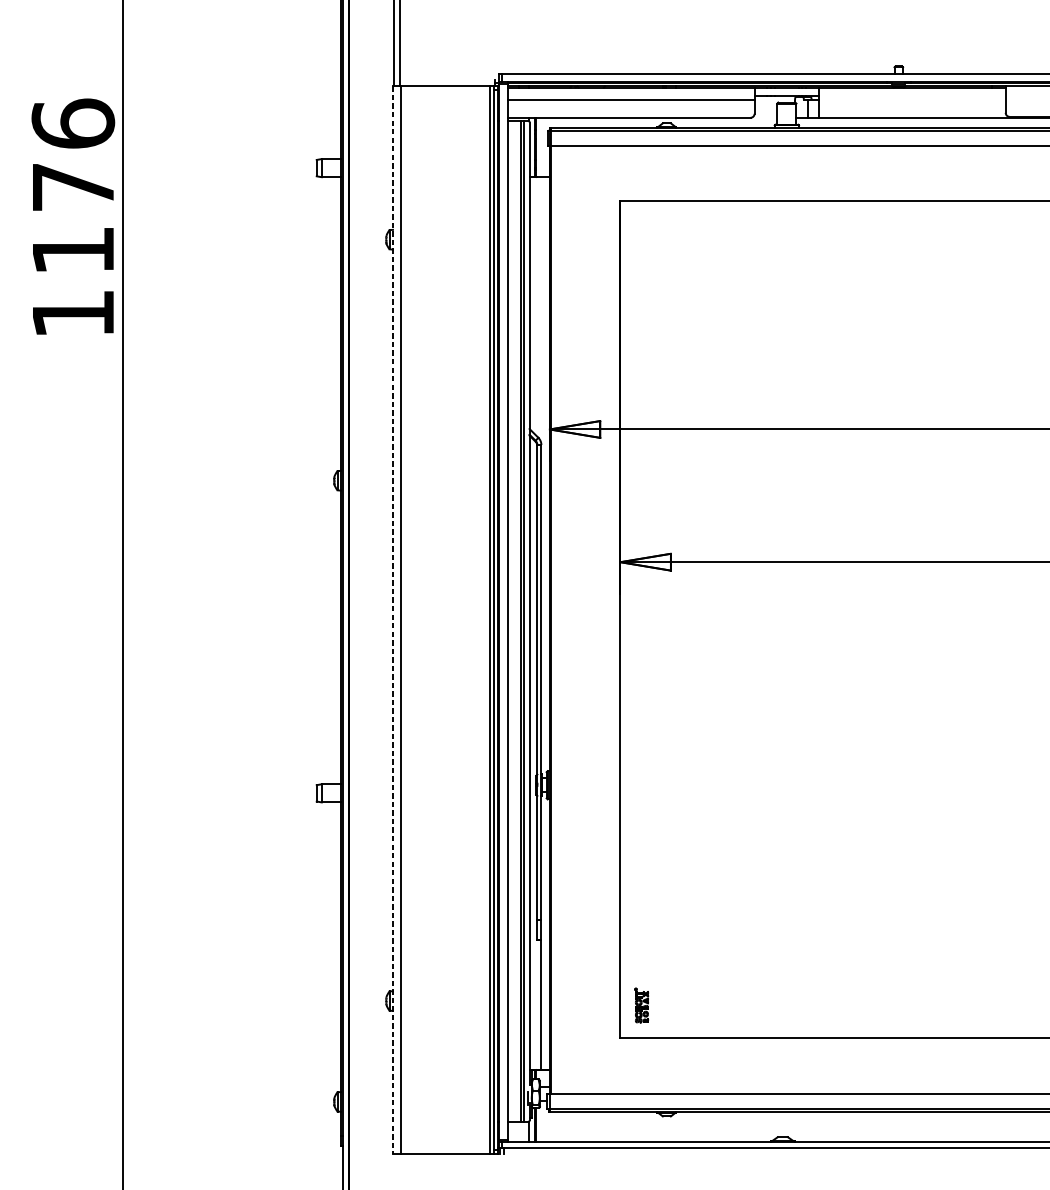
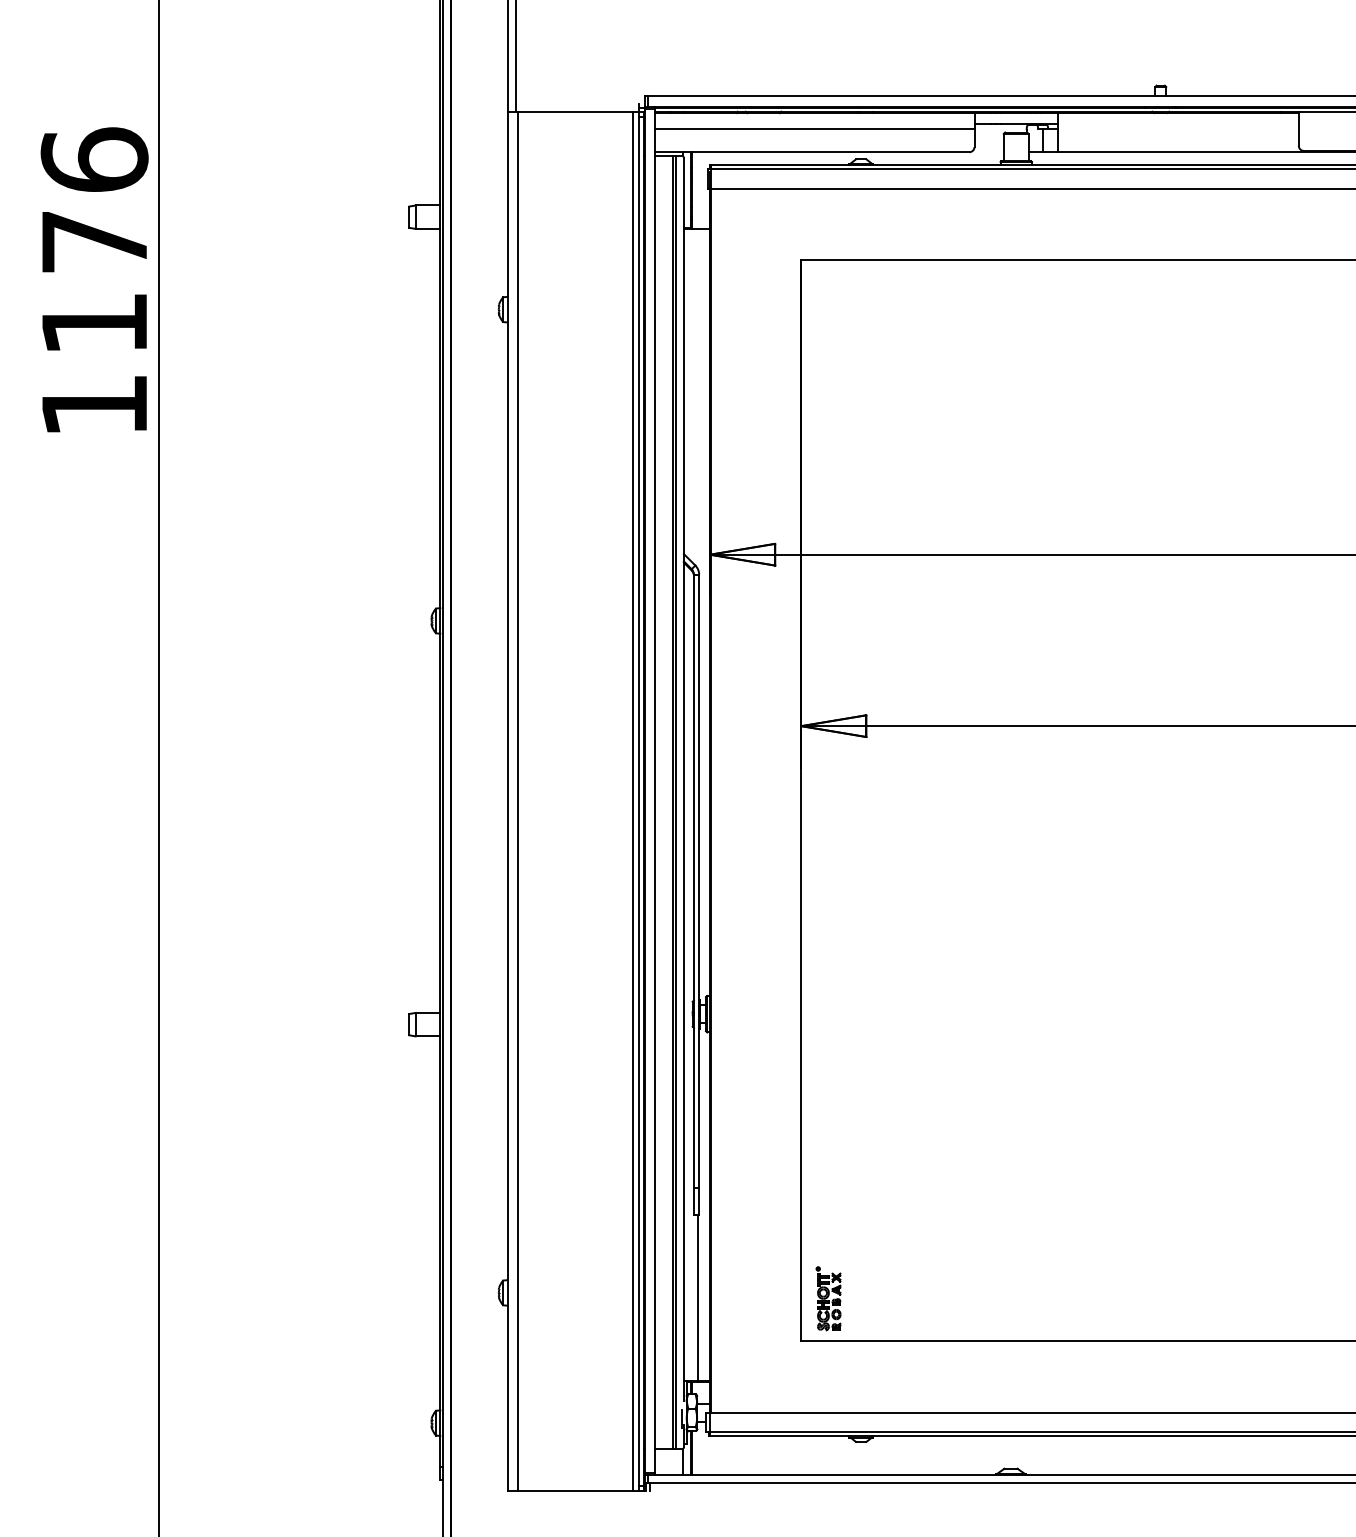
line: (392, 620) -> (507, 801), dashed -> solid
part: (641, 1005) -> (828, 1298), size x1.43

